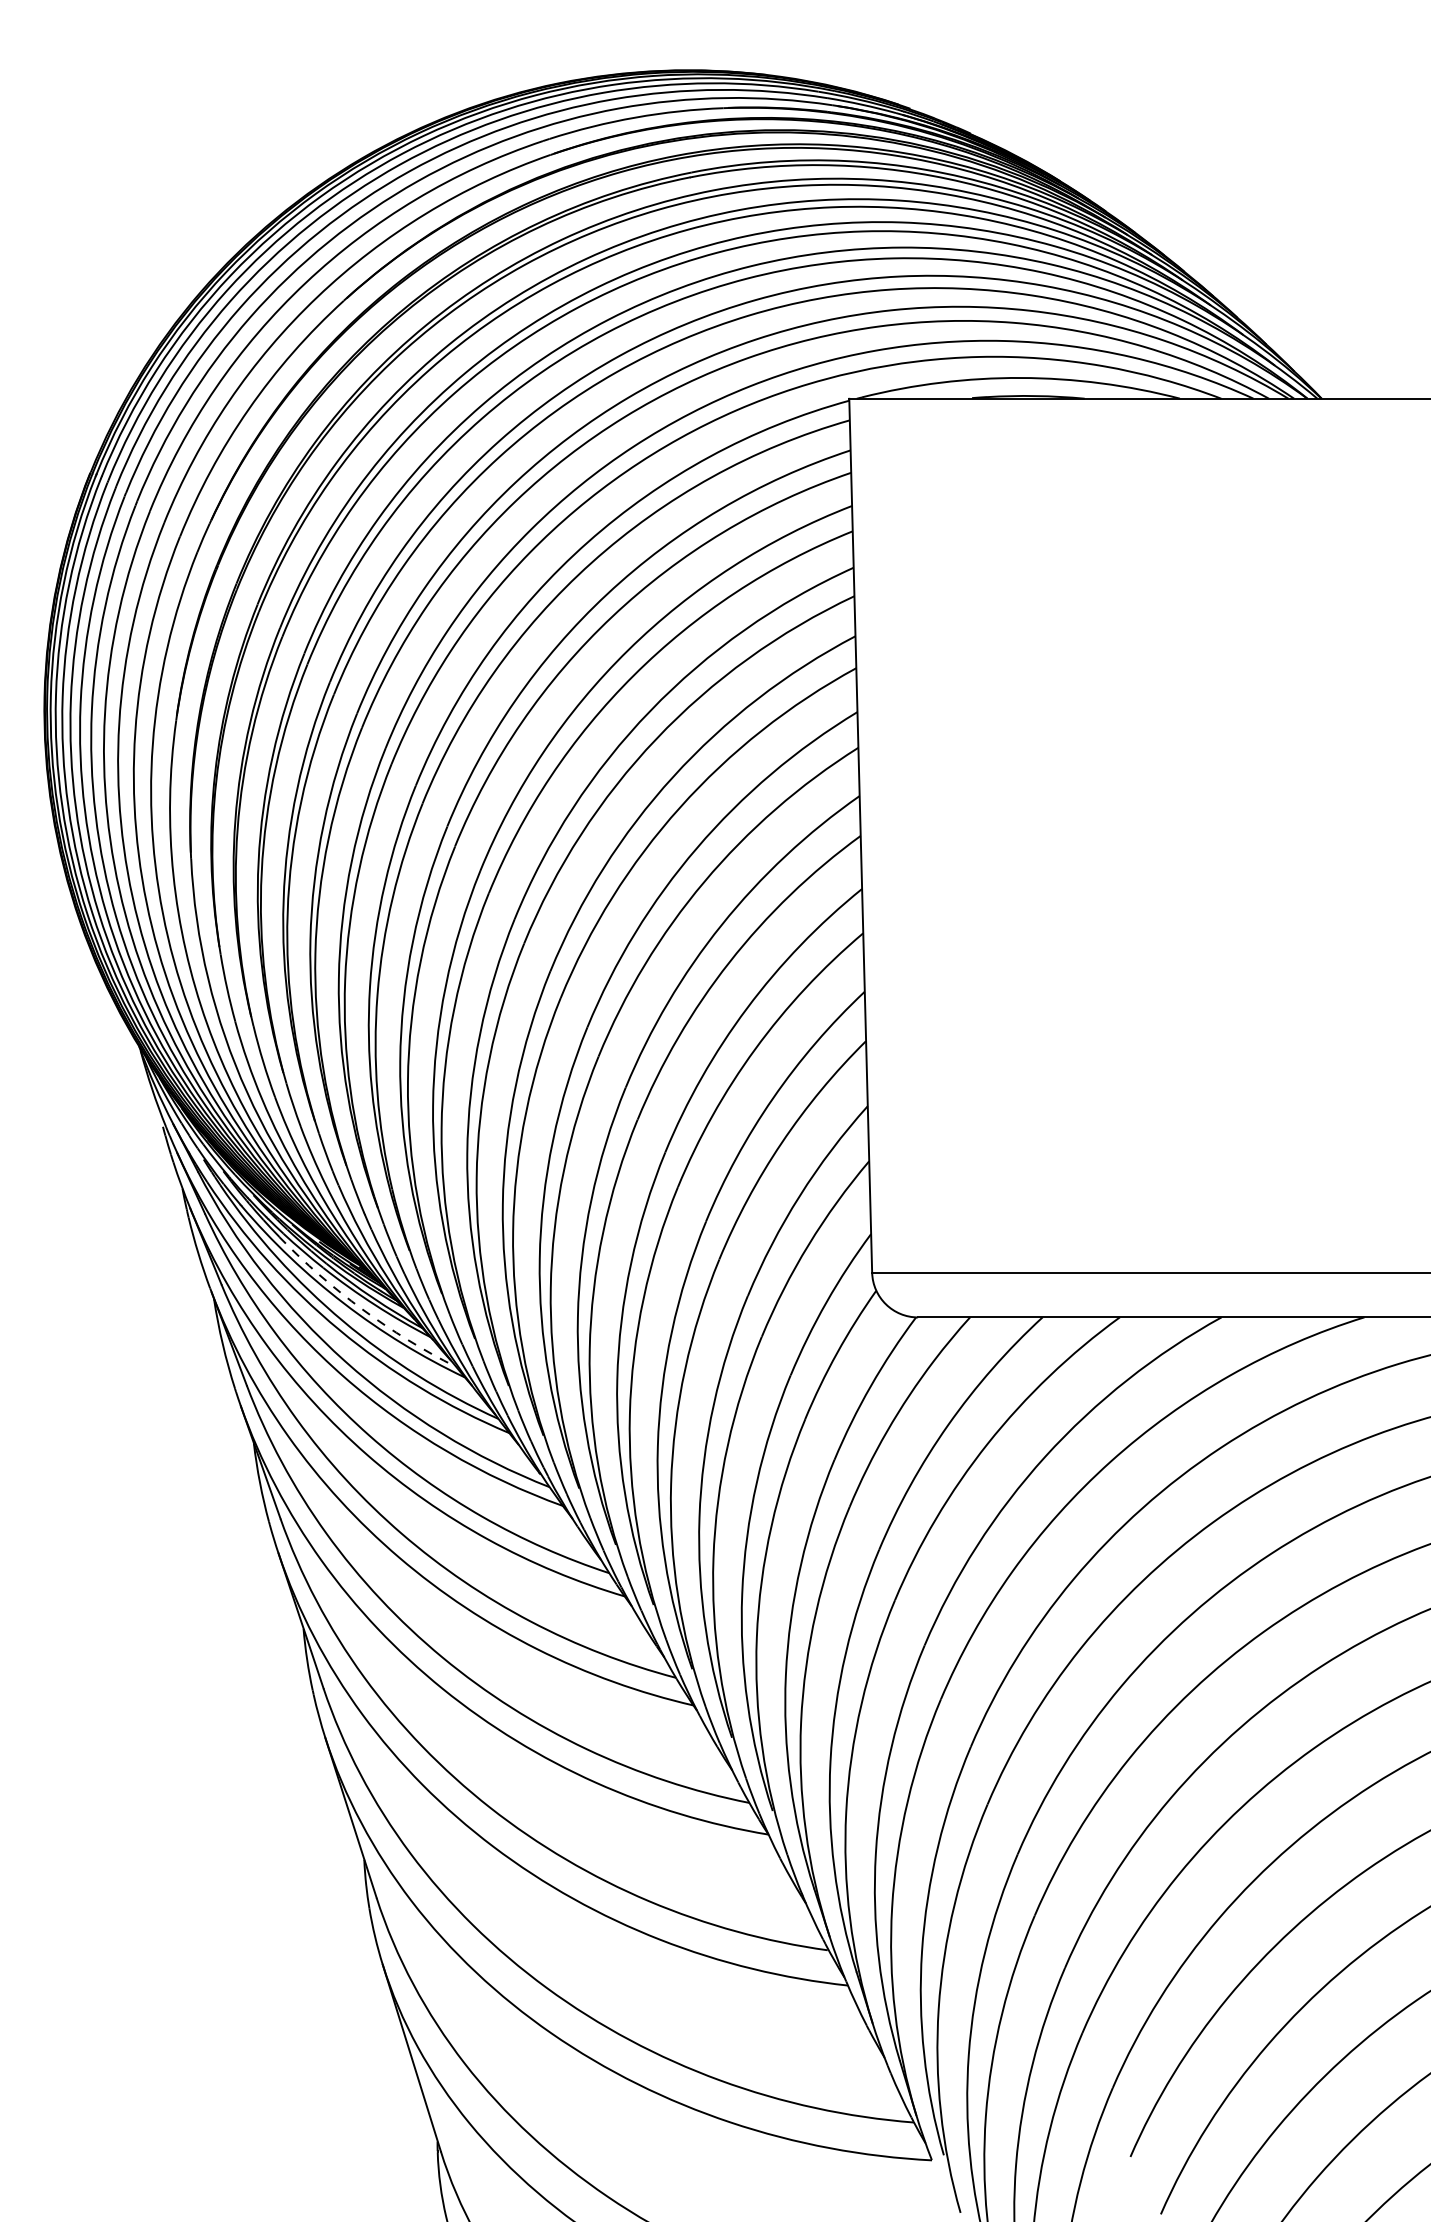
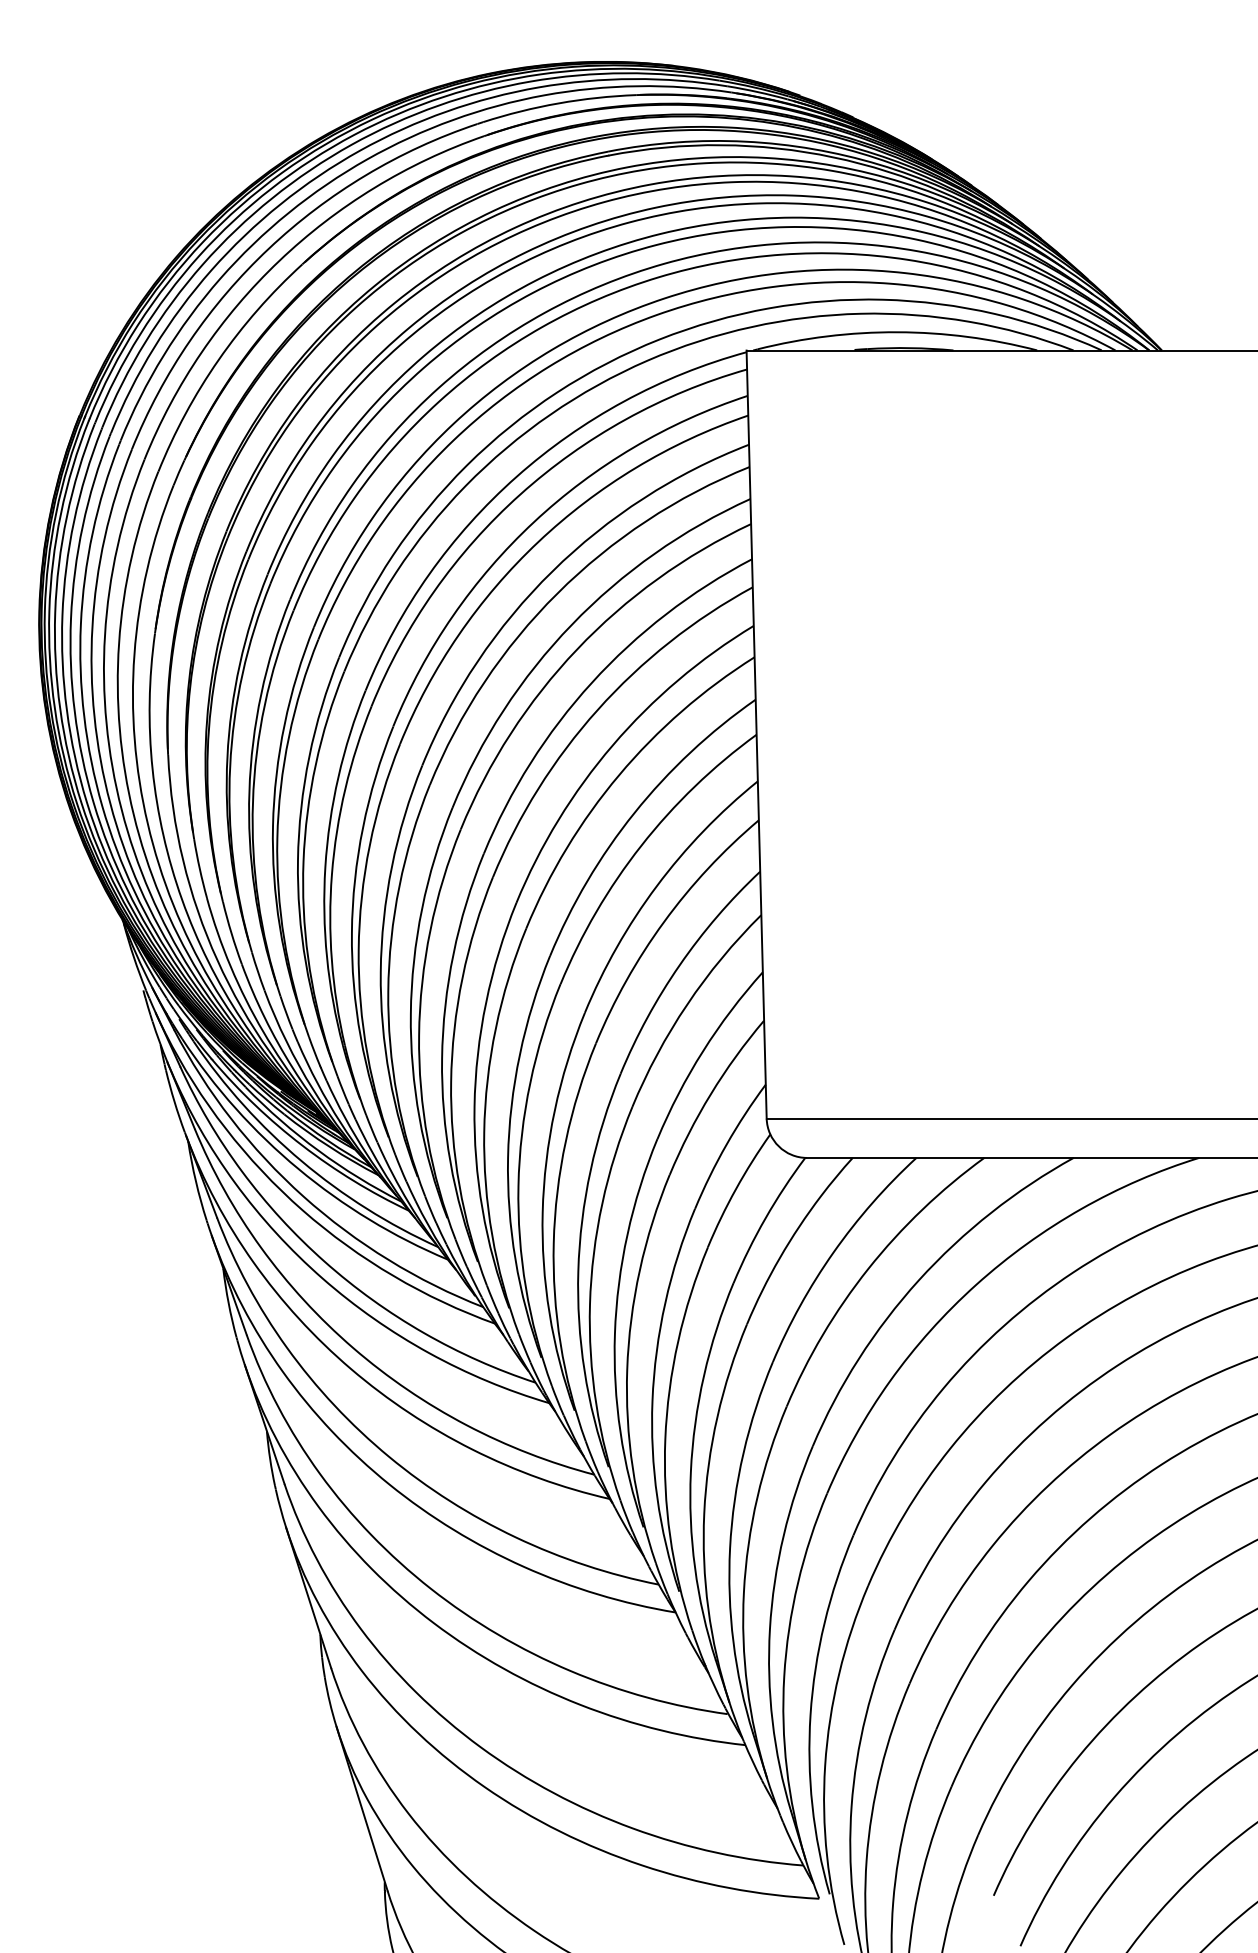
arc: (362, 1309) -> (318, 1150), dashed -> solid

